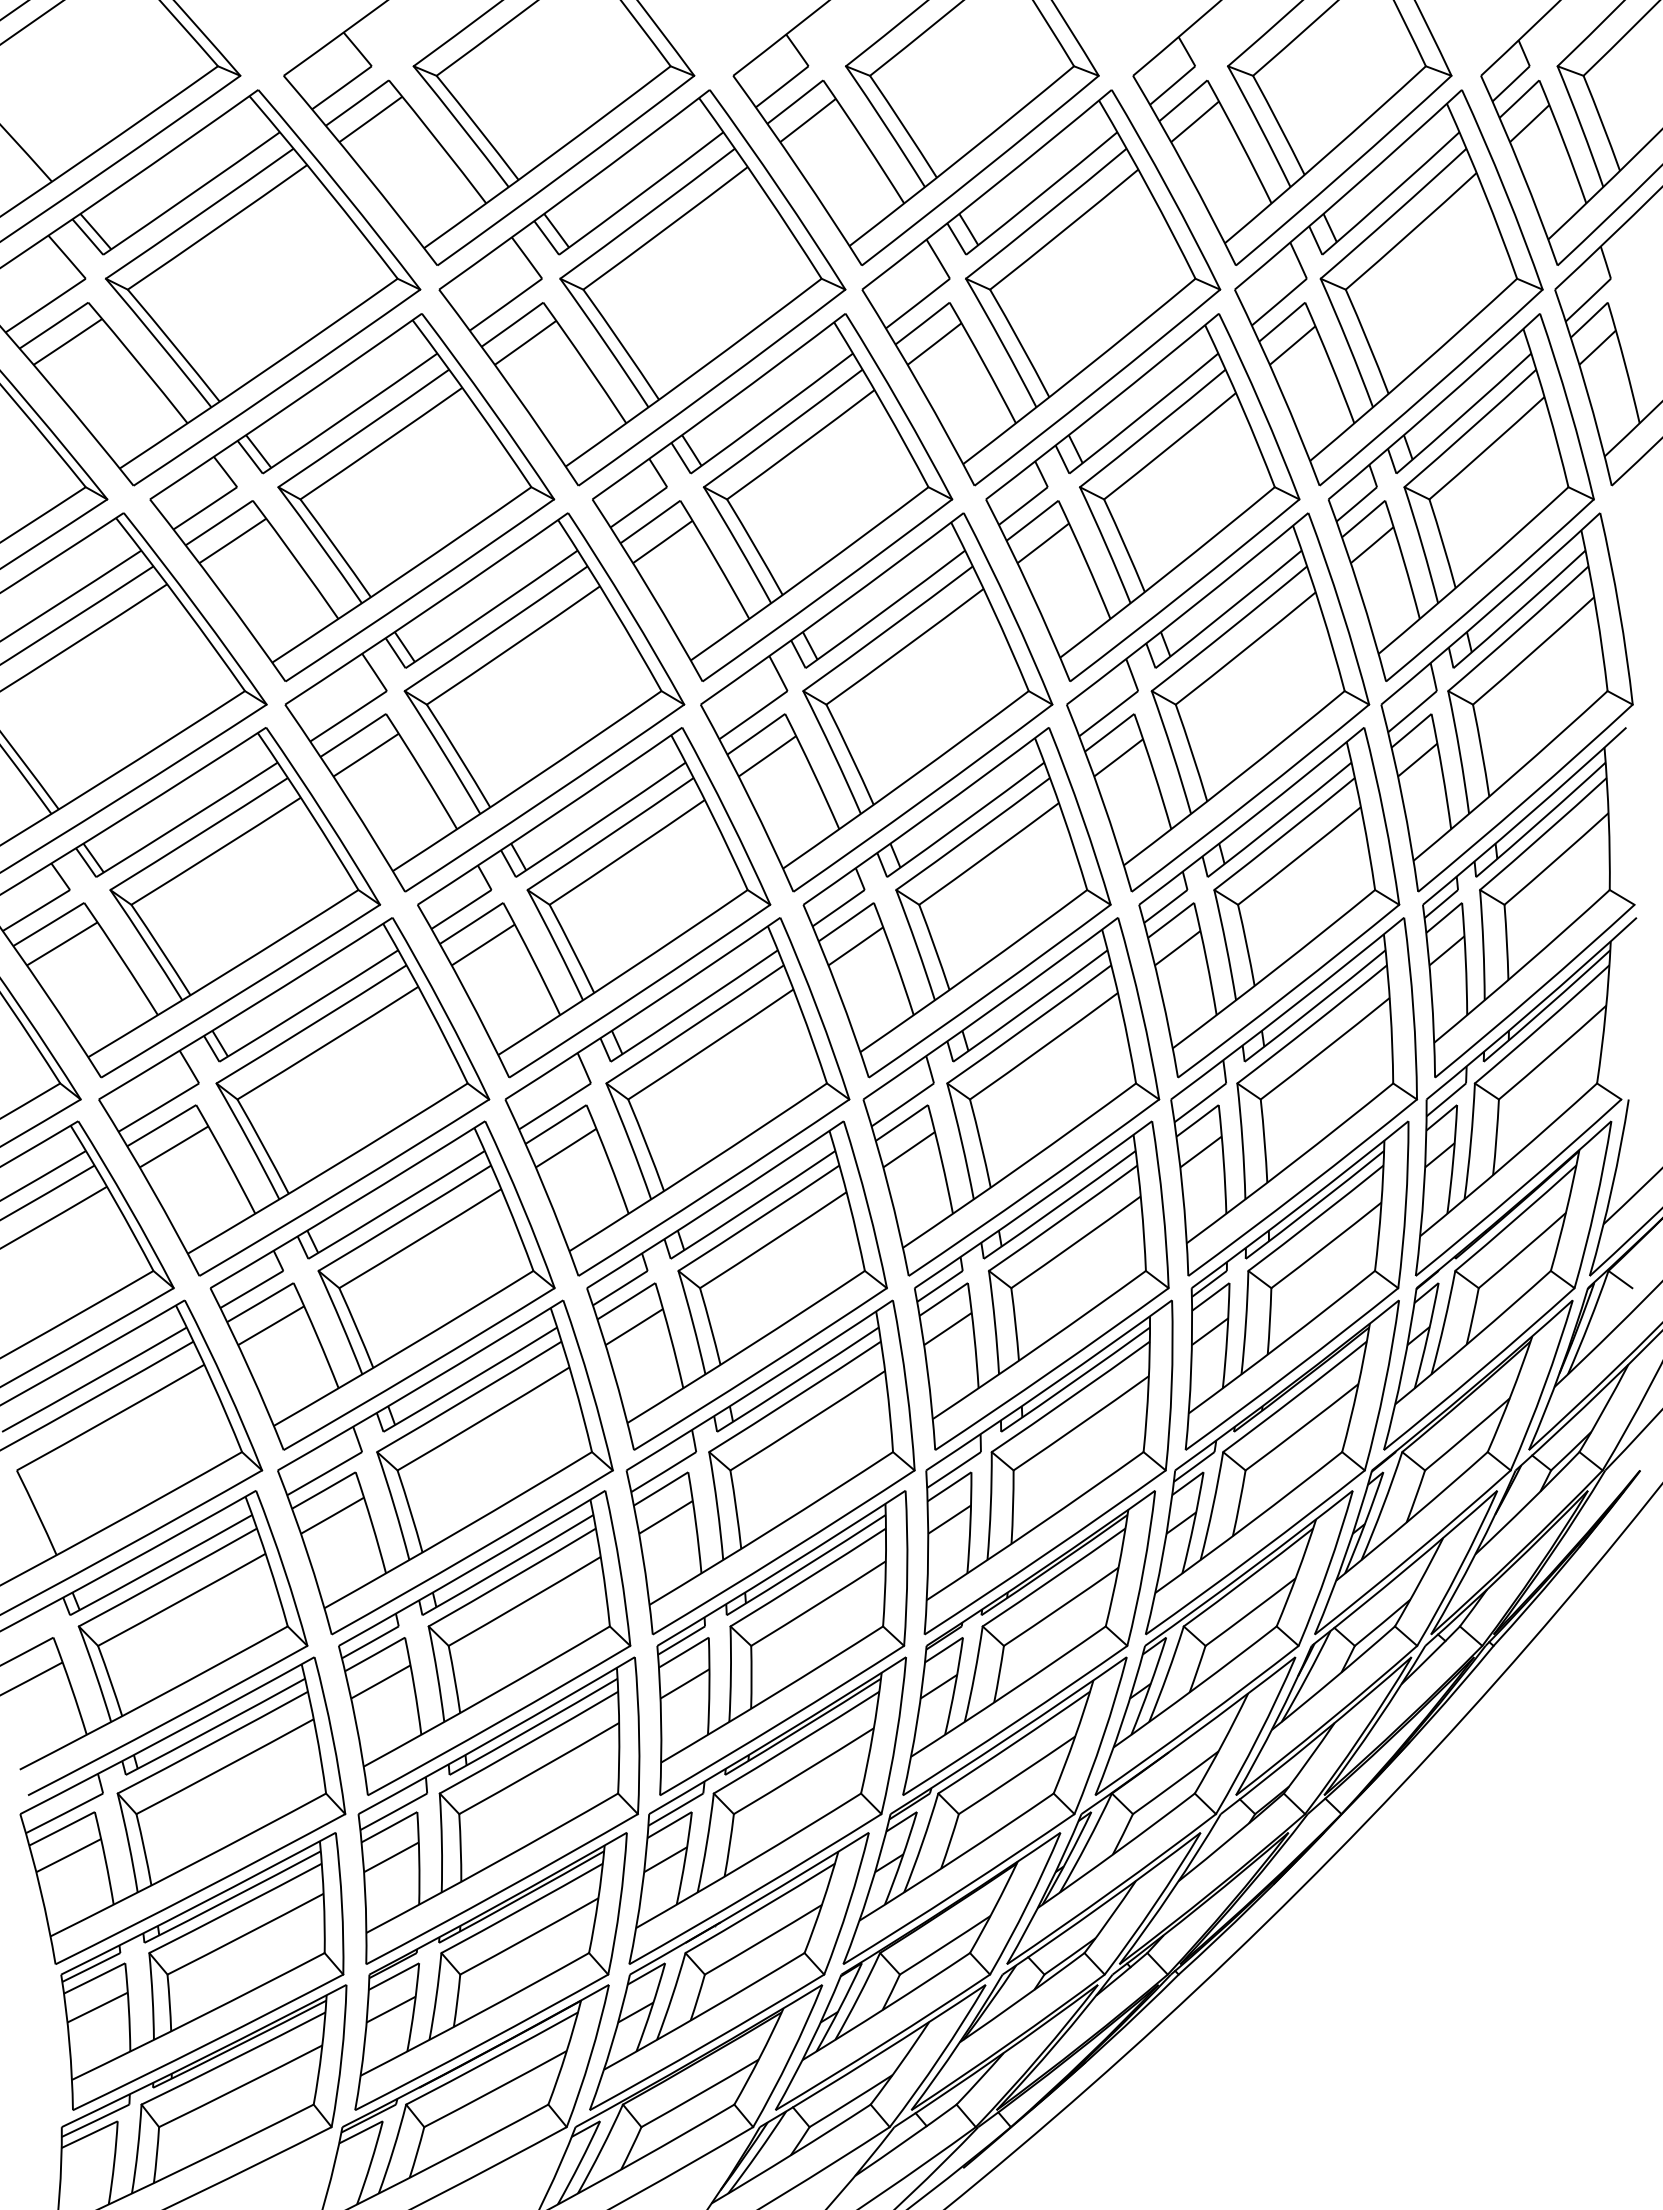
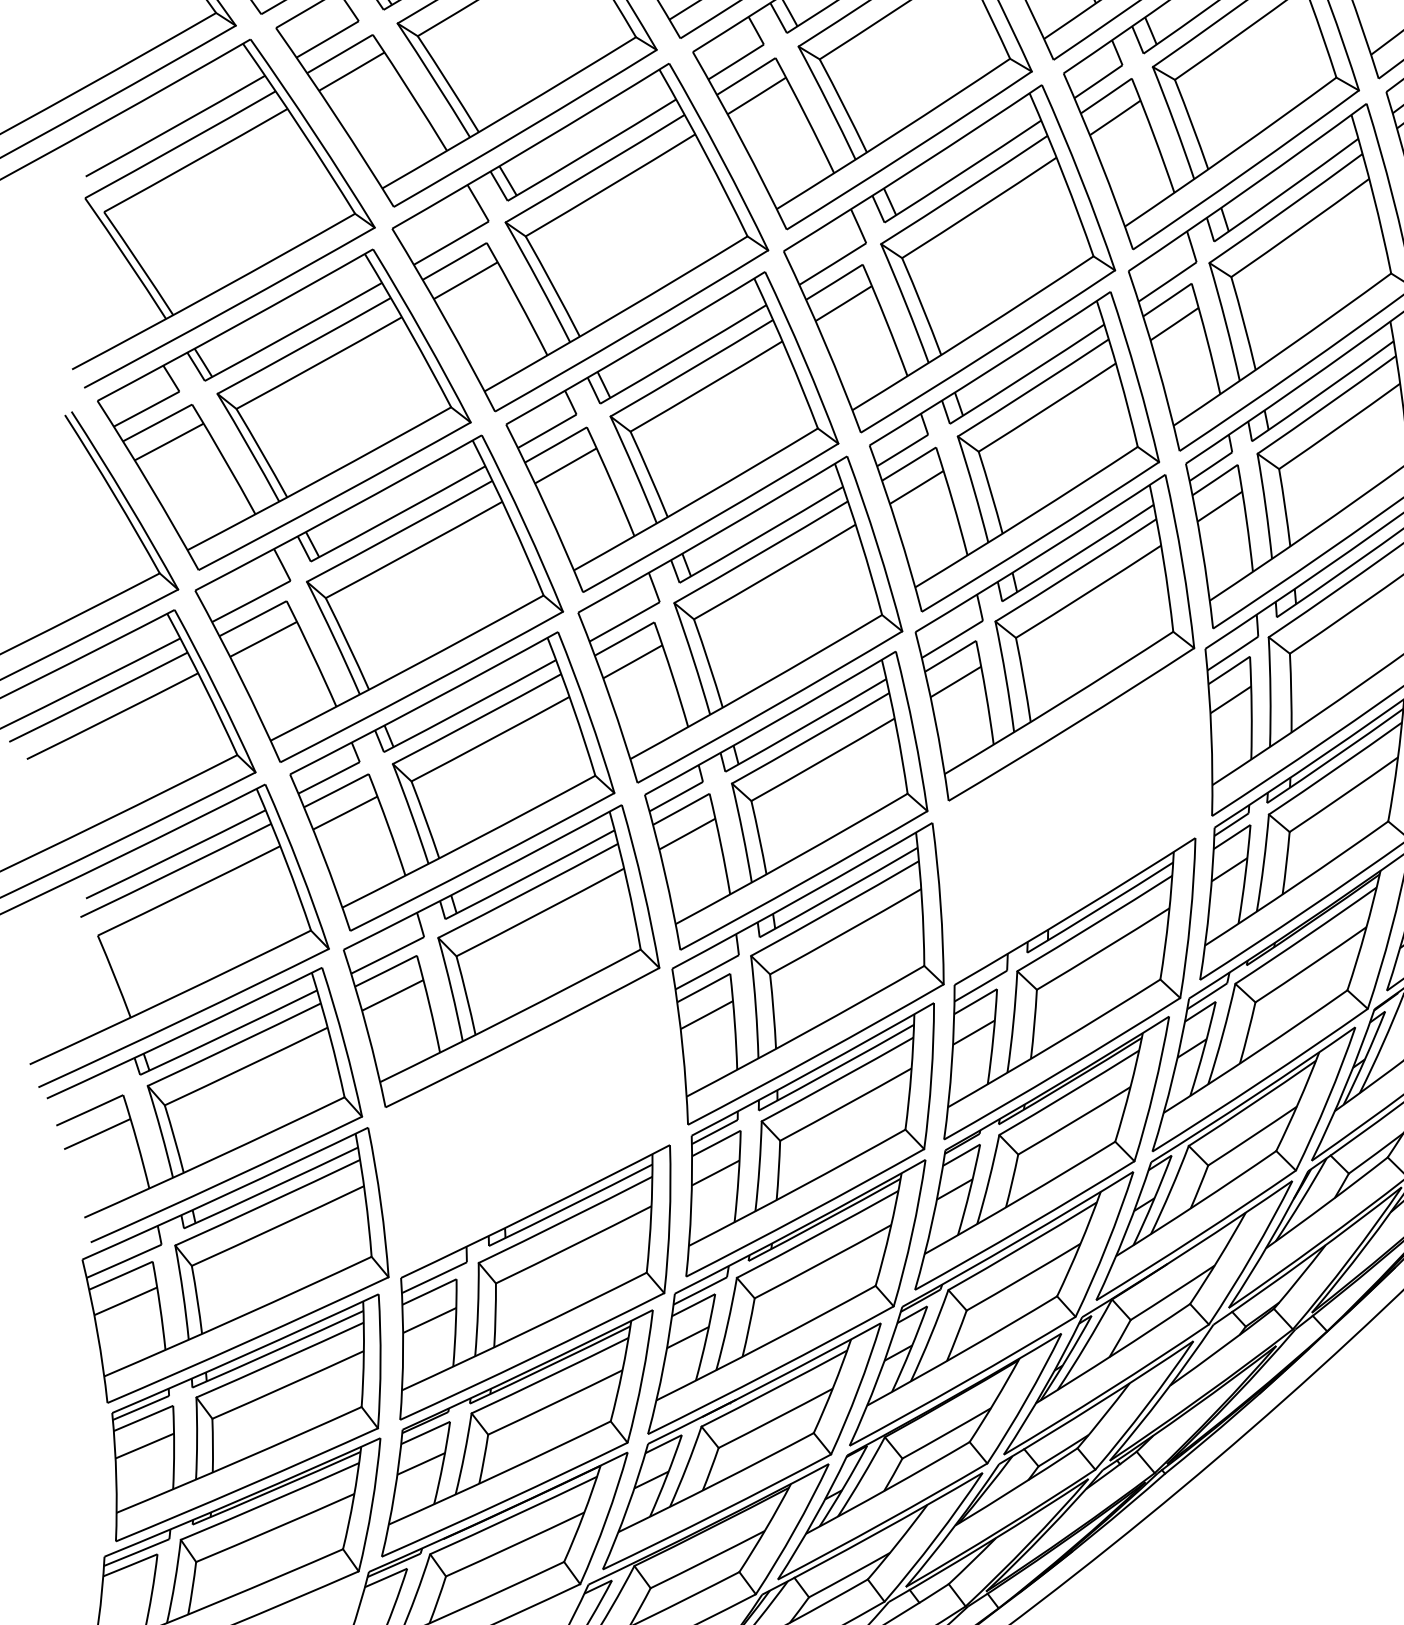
part: (1041, 1285) -> (1073, 817), removed
part: (484, 1642) -> (529, 1123), removed

